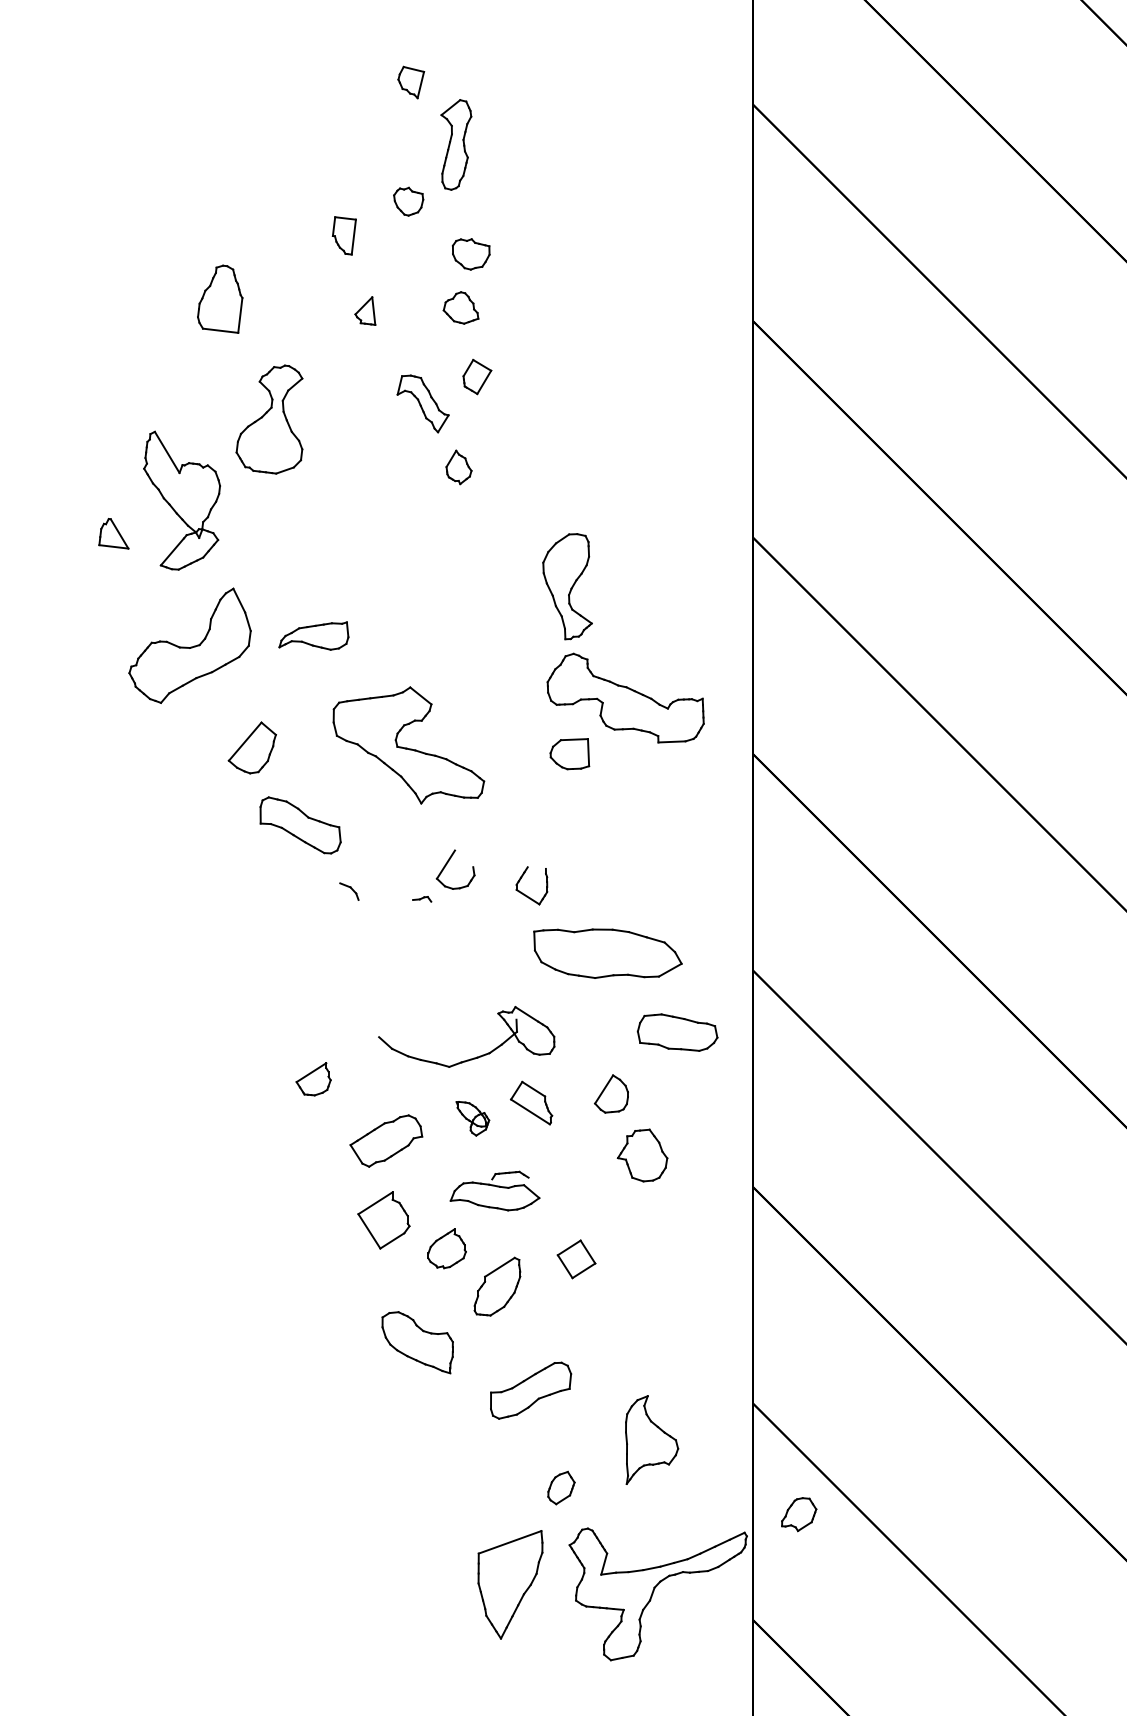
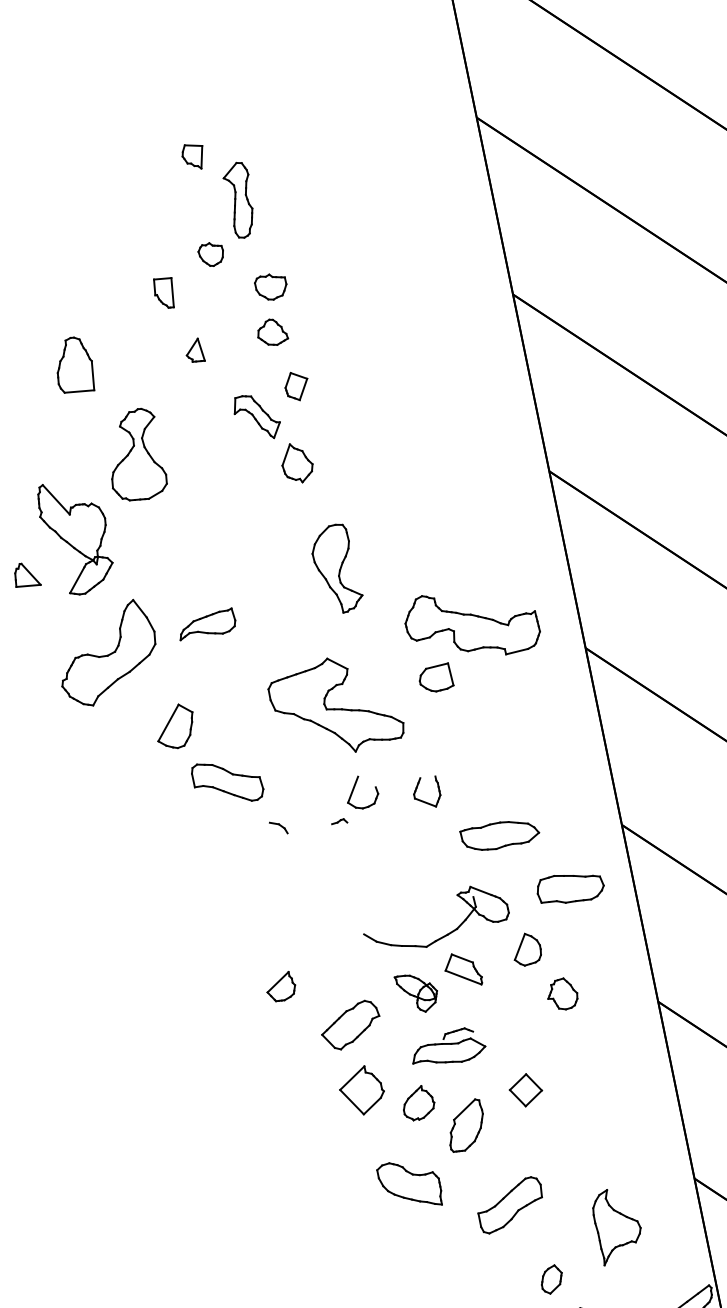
part: (458, 467) -> (296, 463), size x1.43
part: (567, 586) -> (336, 569), moved
part: (408, 745) -> (335, 706), moved
part: (607, 953) -> (499, 835), size x0.62
part: (473, 1057) -> (444, 935), moved
part: (472, 1118) -> (417, 992), size x1.43
part: (642, 1155) -> (562, 994), size x0.71

